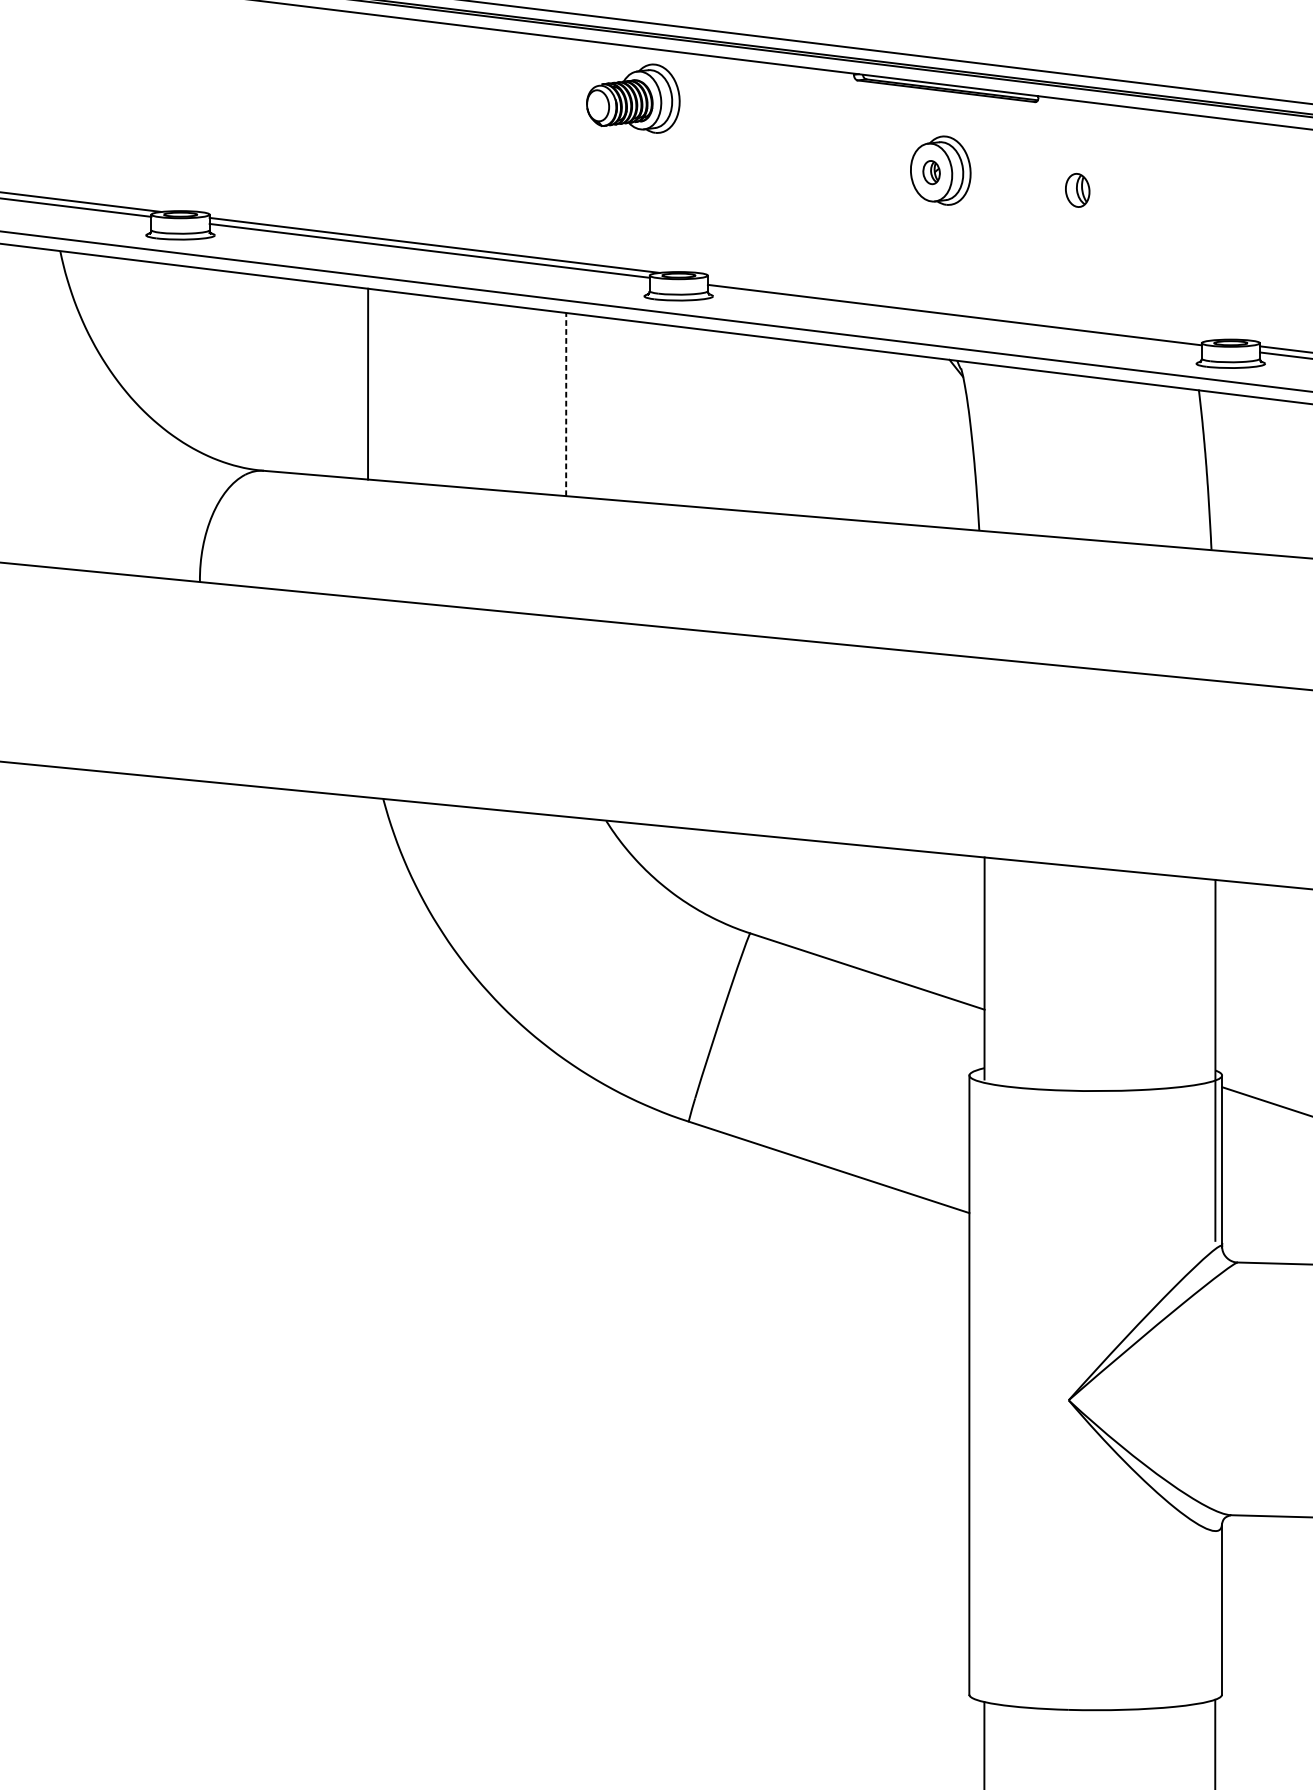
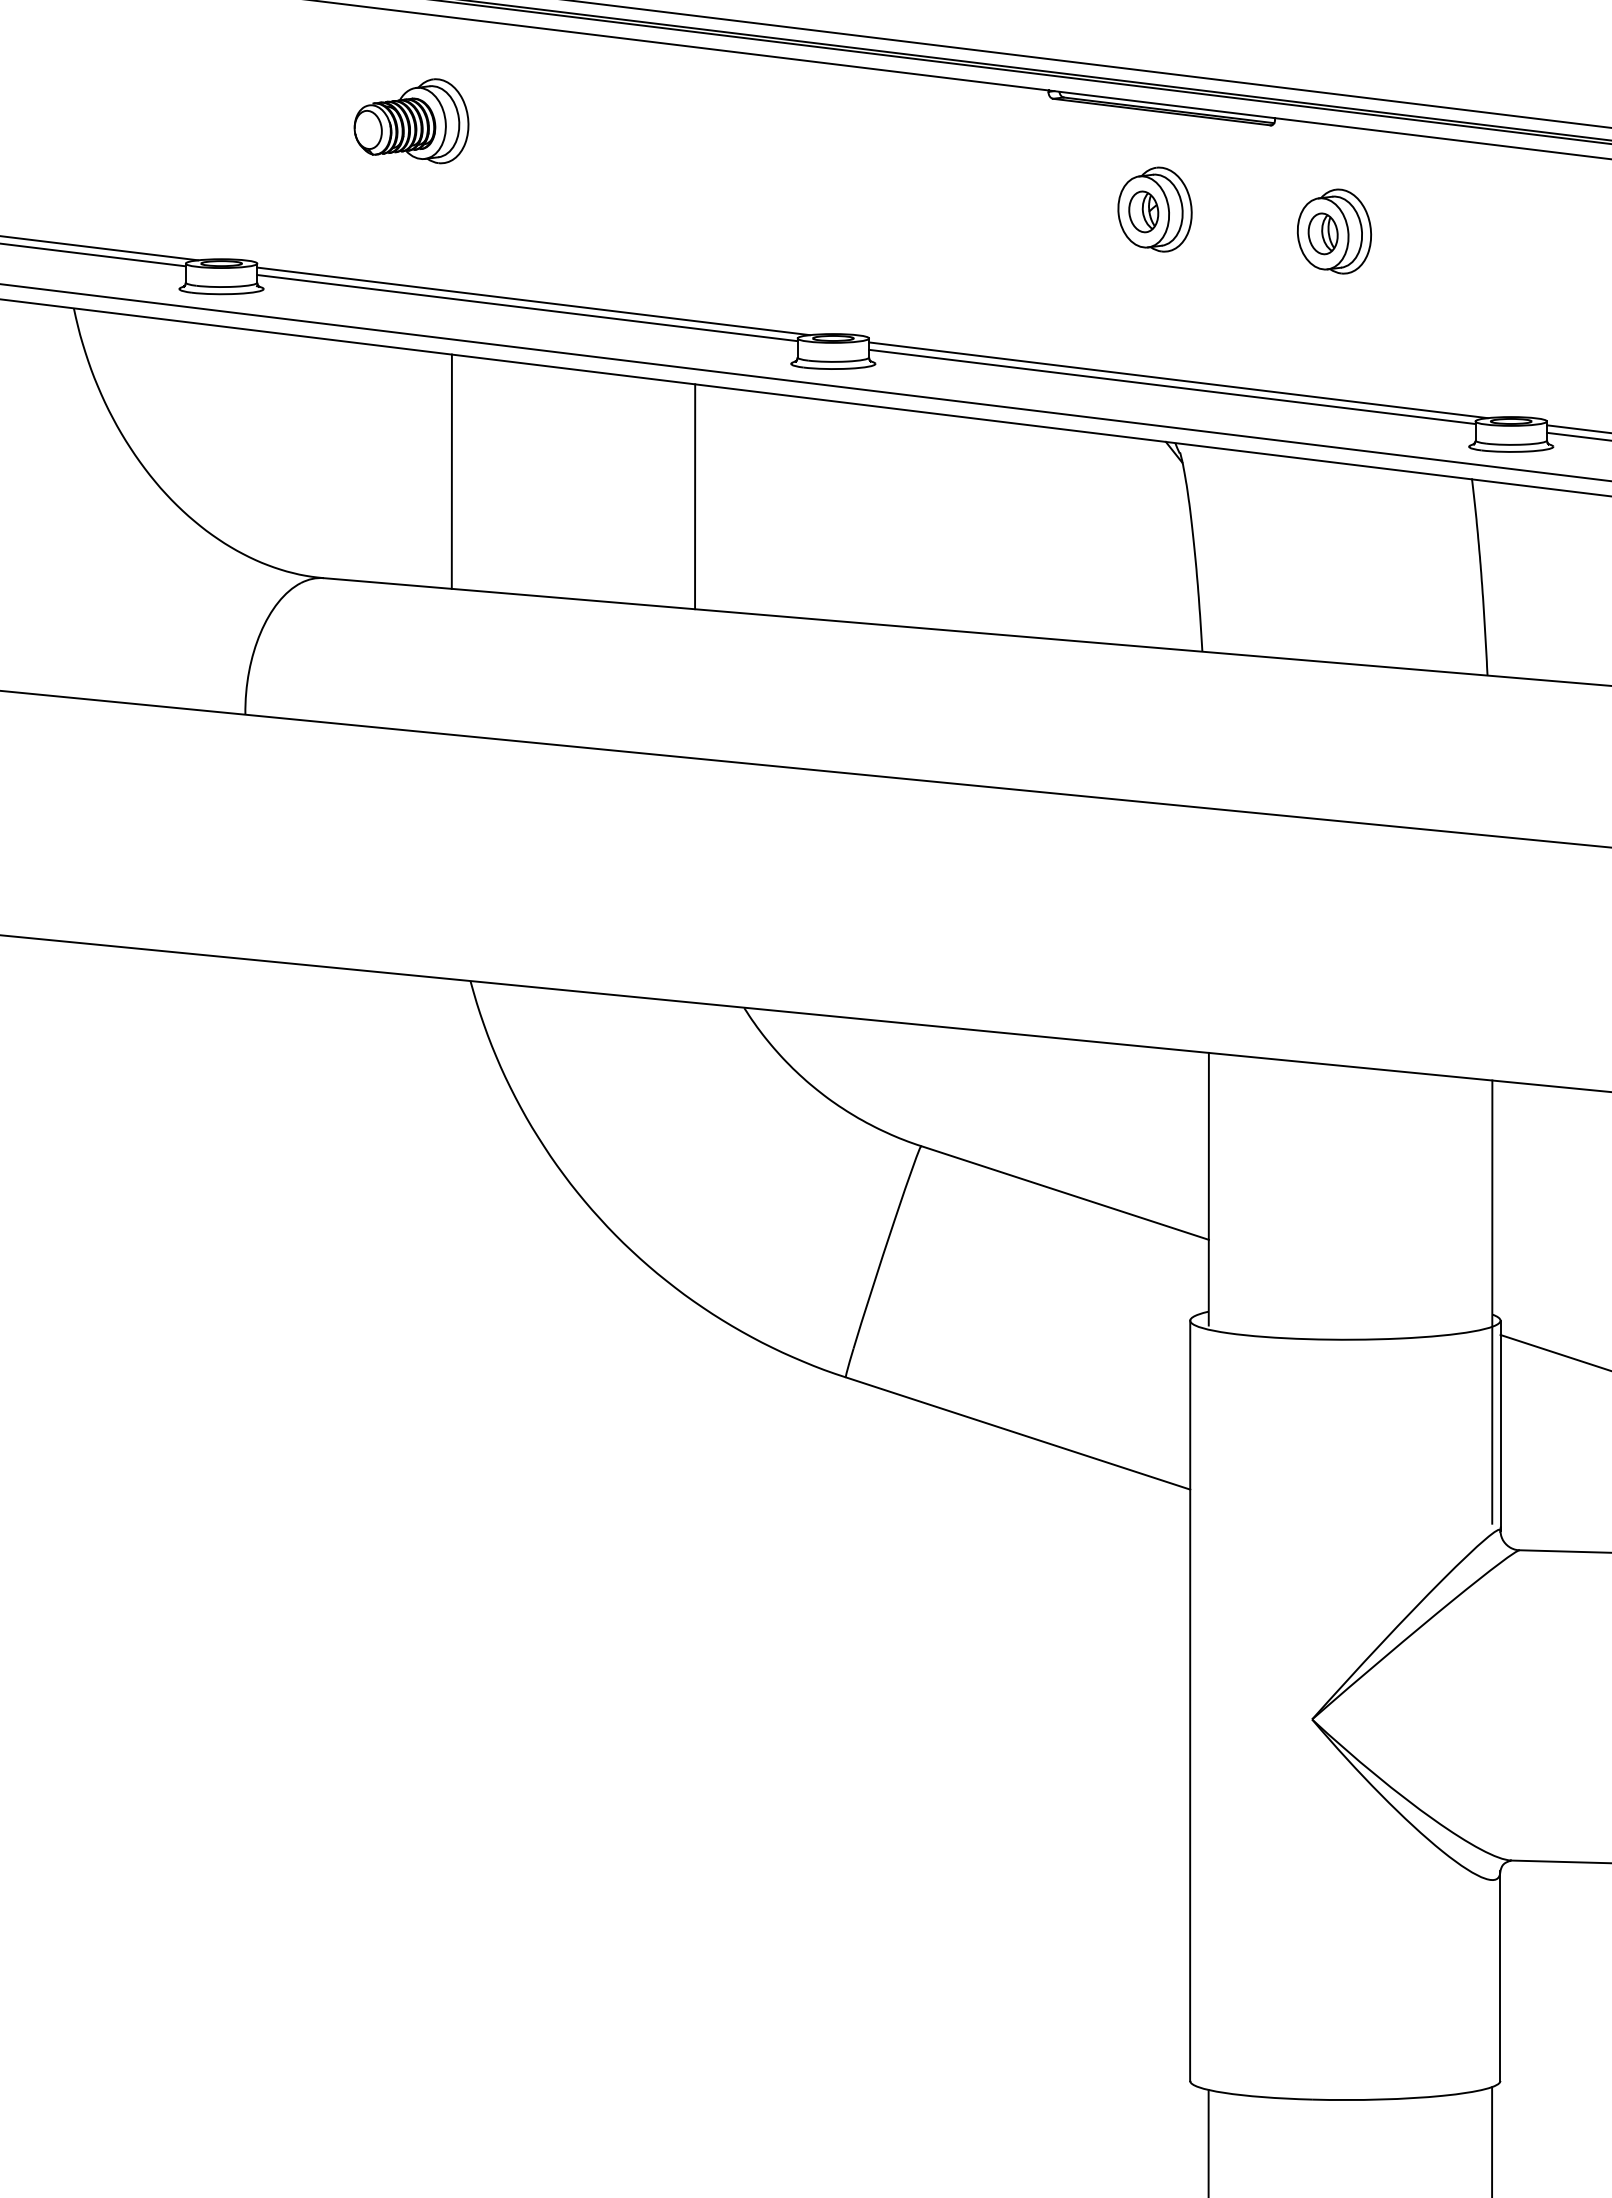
part: (633, 98) -> (411, 121), moved
part: (931, 172) -> (1143, 211), size x1.43
part: (1086, 188) -> (1334, 231), added
line: (959, 309) -> (1178, 380), added
line: (566, 404) -> (695, 496), dashed -> solid

